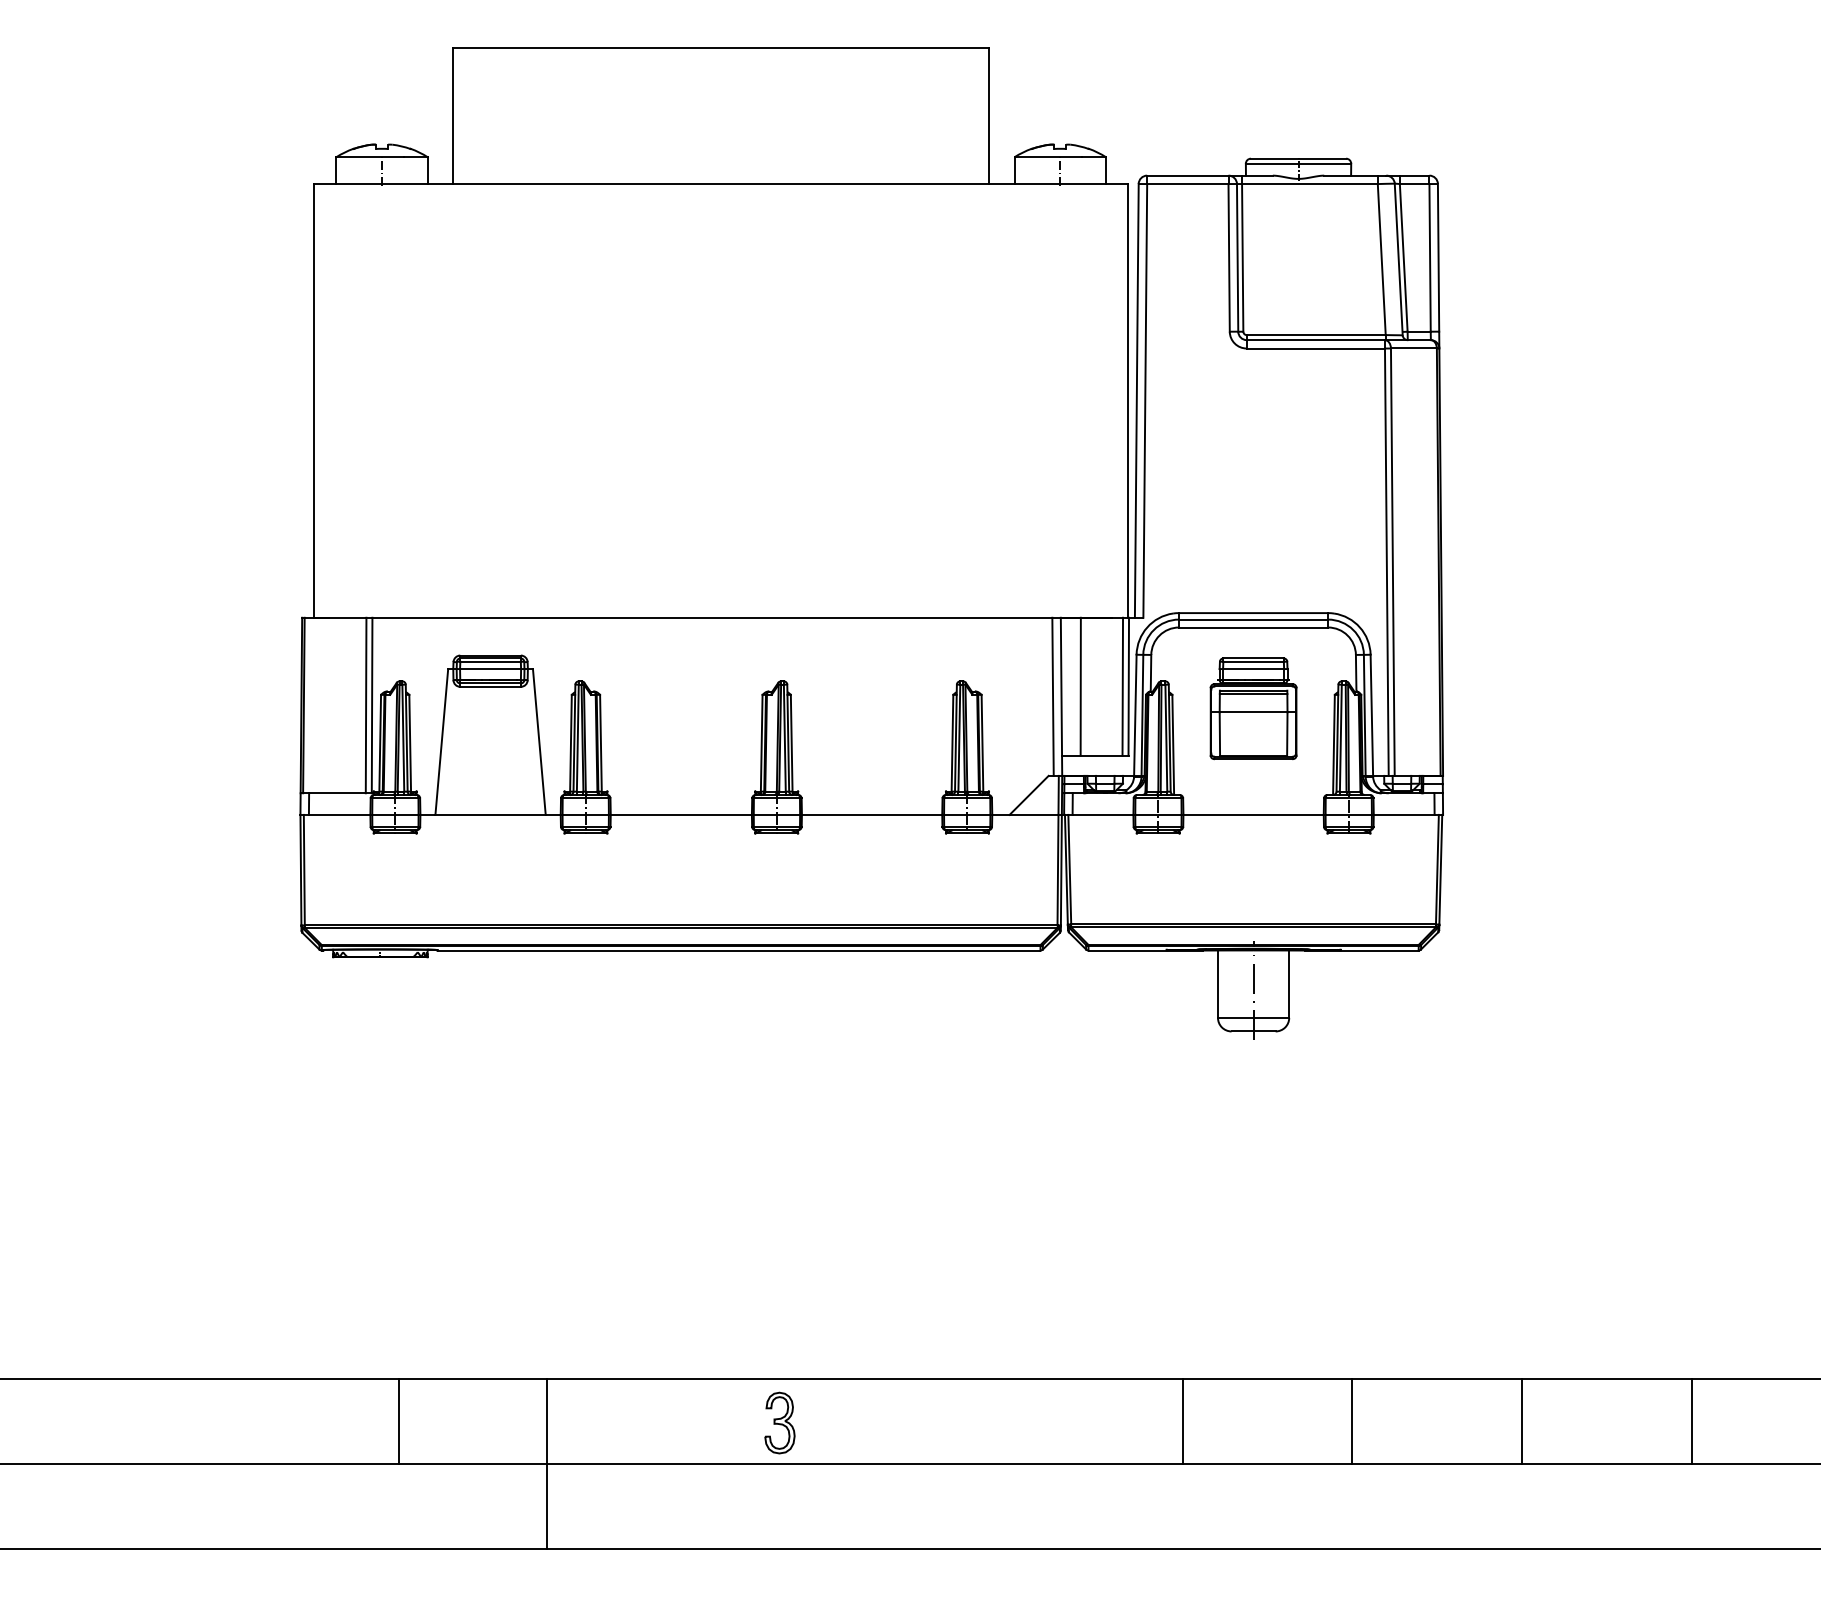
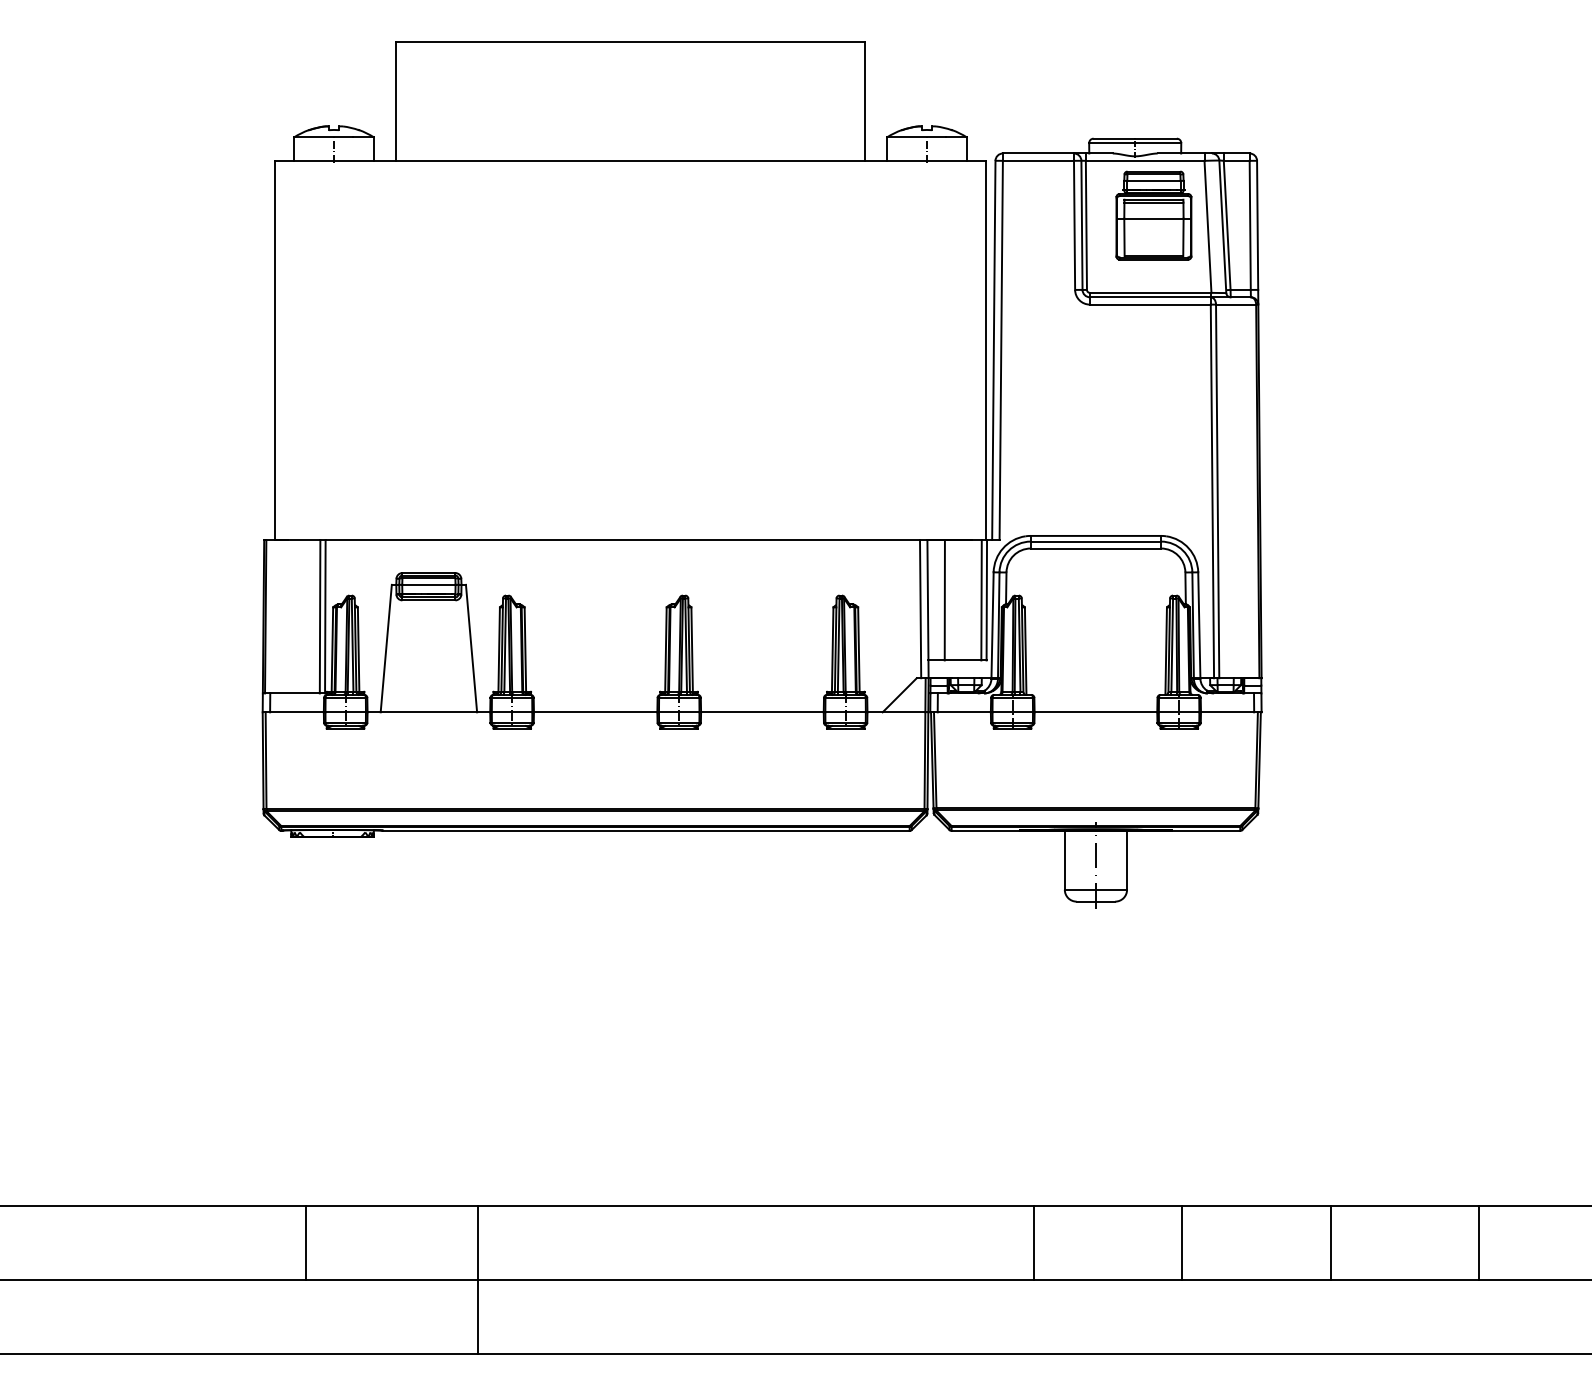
part: (1253, 708) -> (1153, 215), moved
line: (398, 1421) -> (305, 1242), moved
part: (779, 1422) -> (681, 1243), removed

